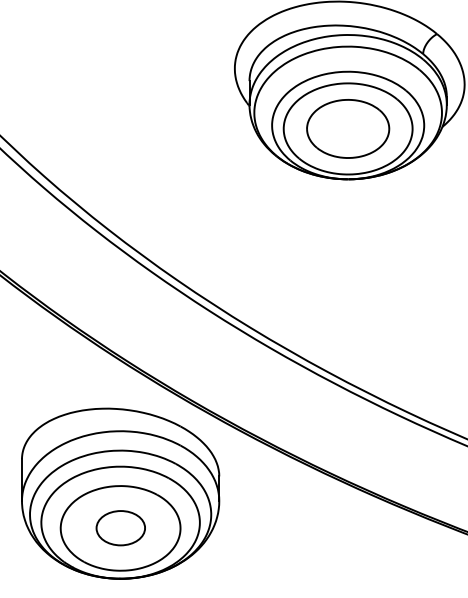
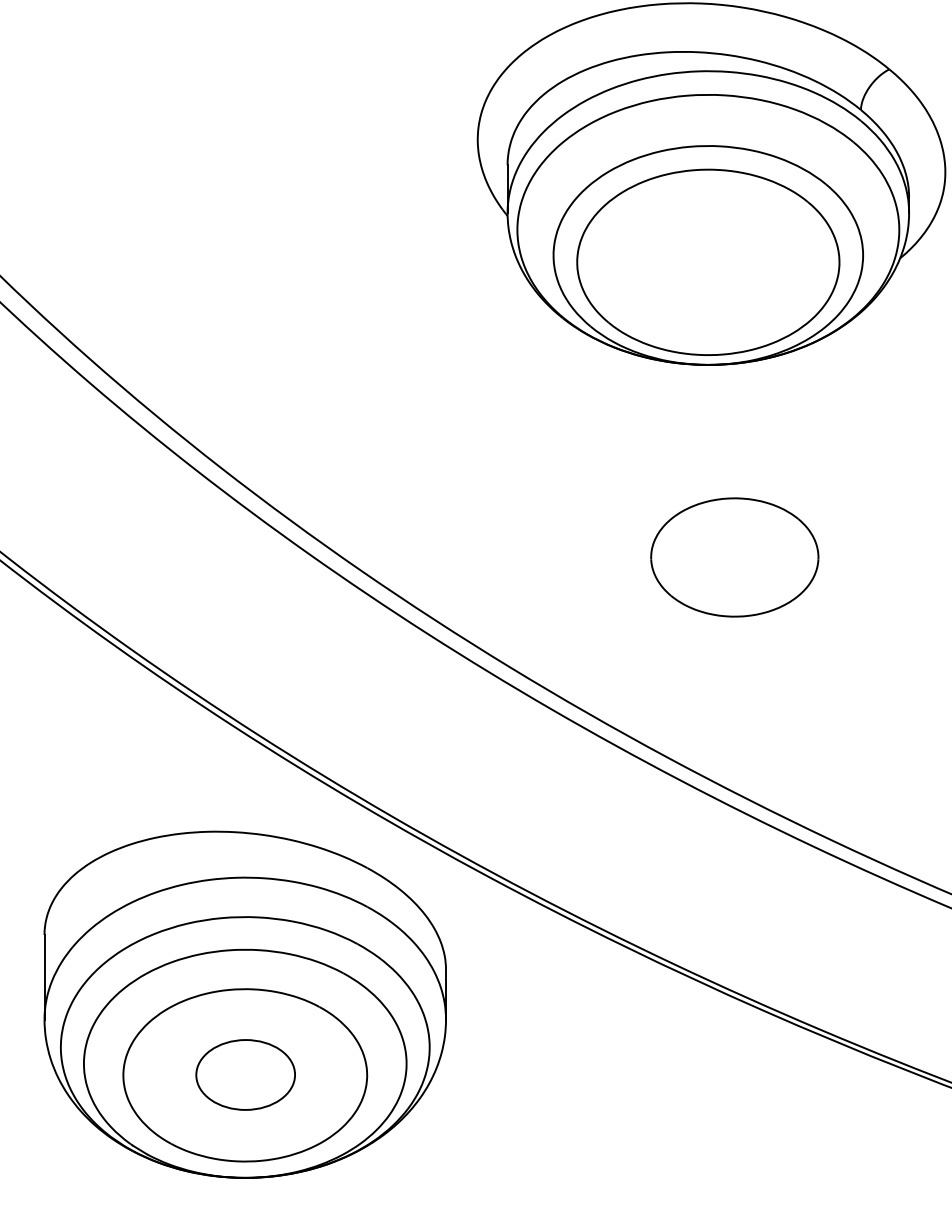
part: (348, 128) -> (735, 556), moved

